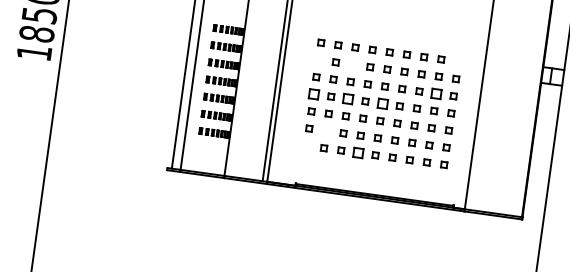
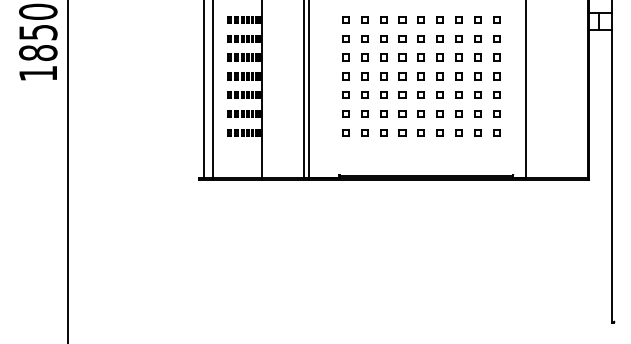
part: (318, 59) -> (345, 38), added
part: (458, 61) -> (496, 19), added
part: (353, 64) -> (383, 38), added
part: (436, 93) -> (477, 57), size x0.62
part: (313, 94) -> (345, 76), size x0.62
part: (348, 99) -> (383, 76), size x0.62
part: (381, 103) -> (420, 76), size x0.62
part: (326, 130) -> (364, 113), added
part: (306, 145) -> (345, 132), added
part: (358, 152) -> (402, 132), size x0.62

